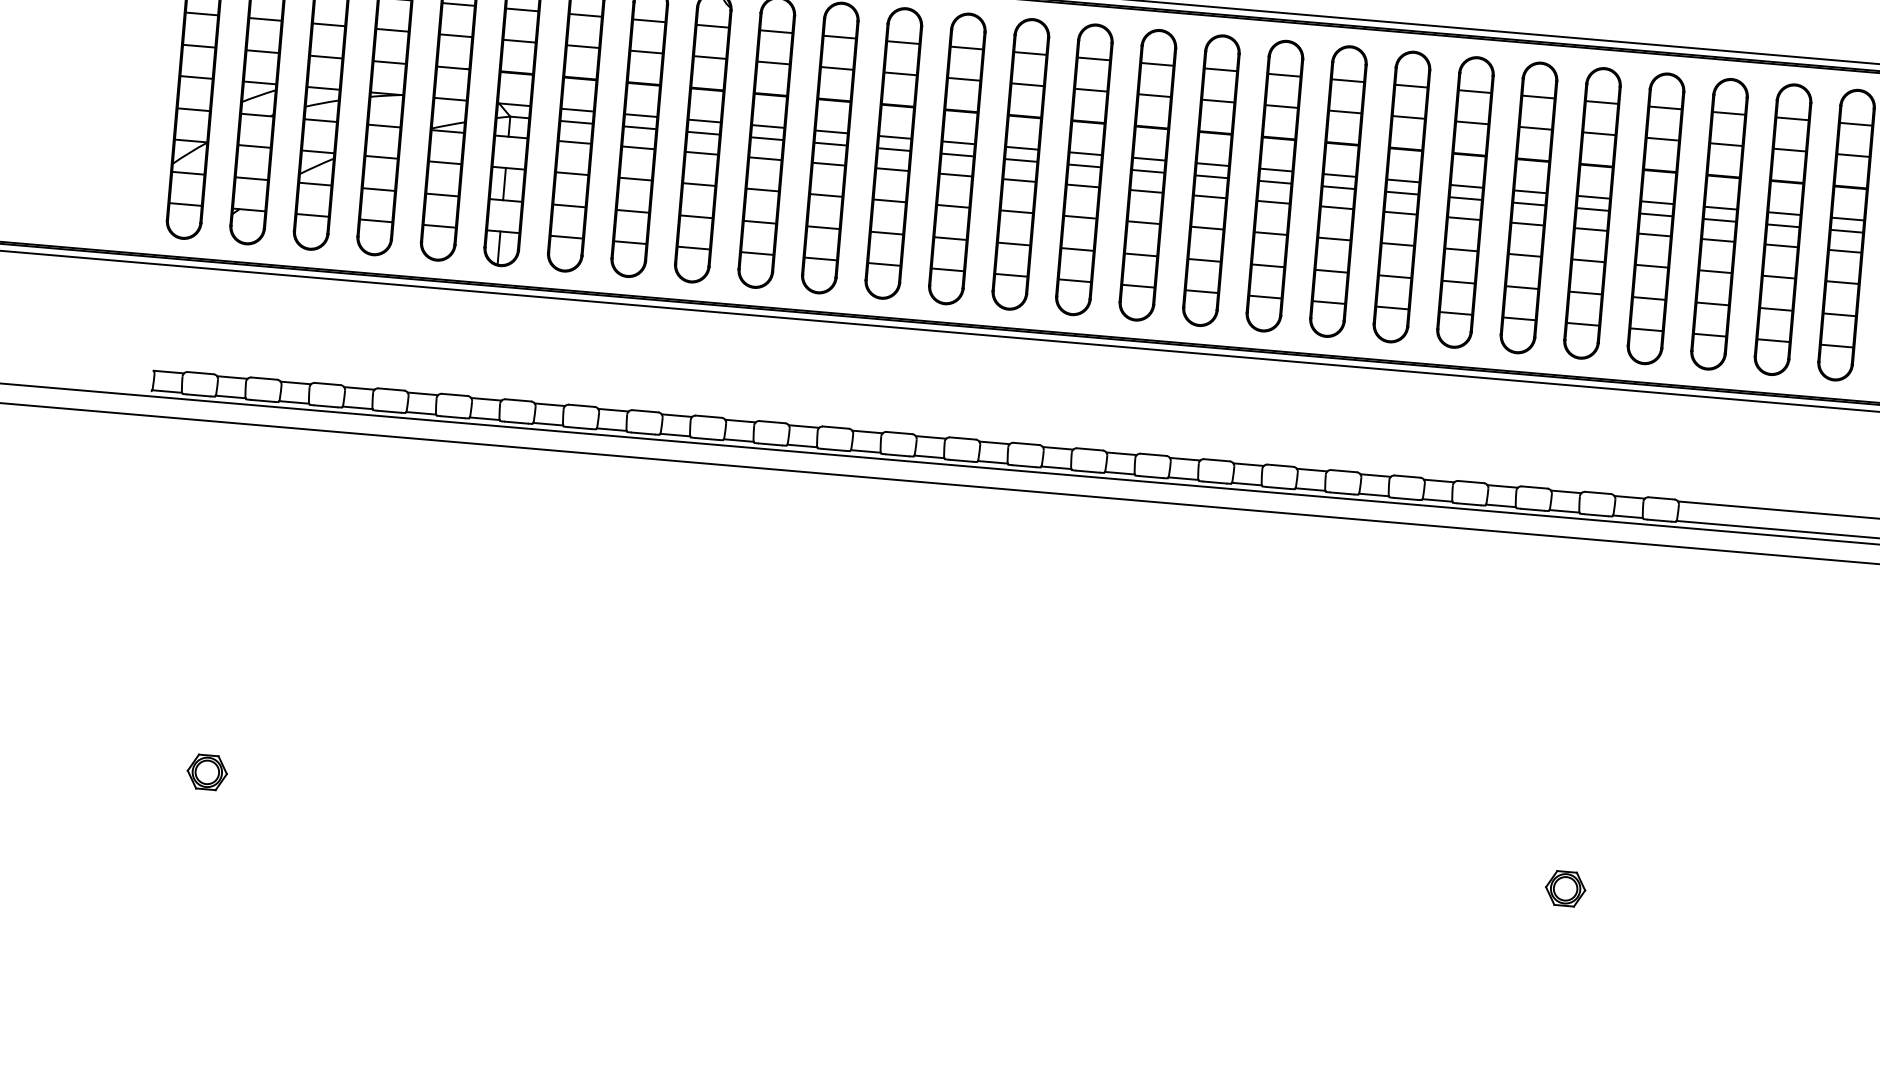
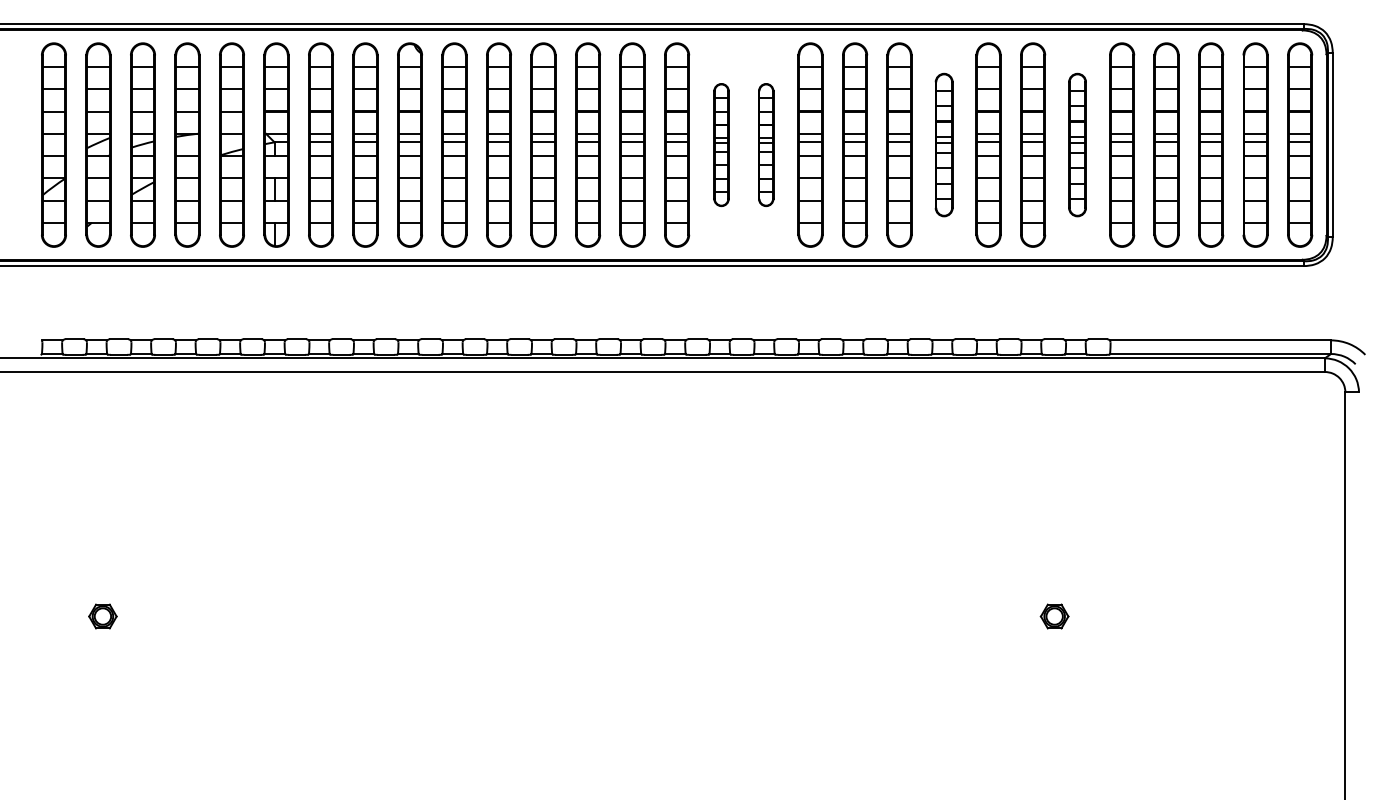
part: (1147, 174) -> (721, 144), size x0.6
part: (1212, 179) -> (766, 144), size x0.6
part: (1466, 201) -> (944, 144), size x0.7
part: (1655, 217) -> (1077, 144), size x0.7

